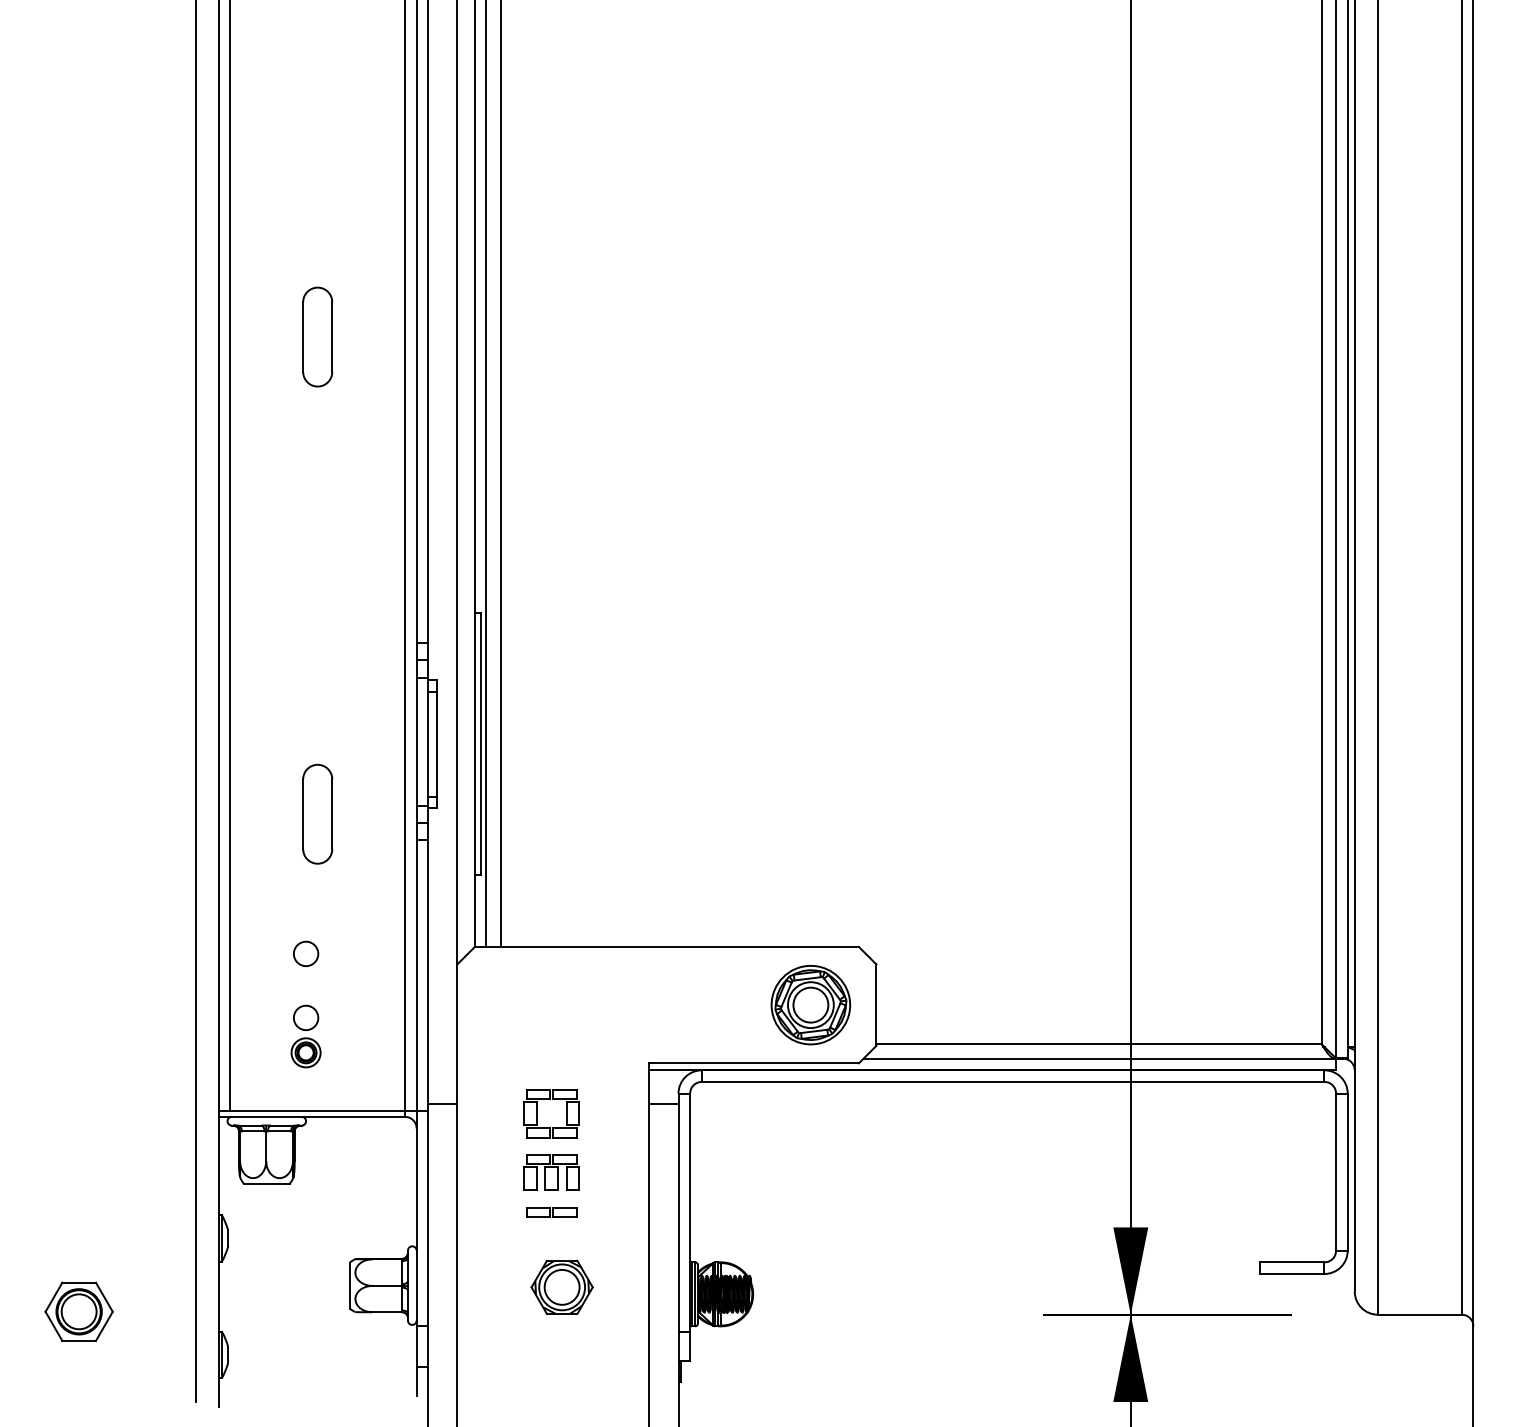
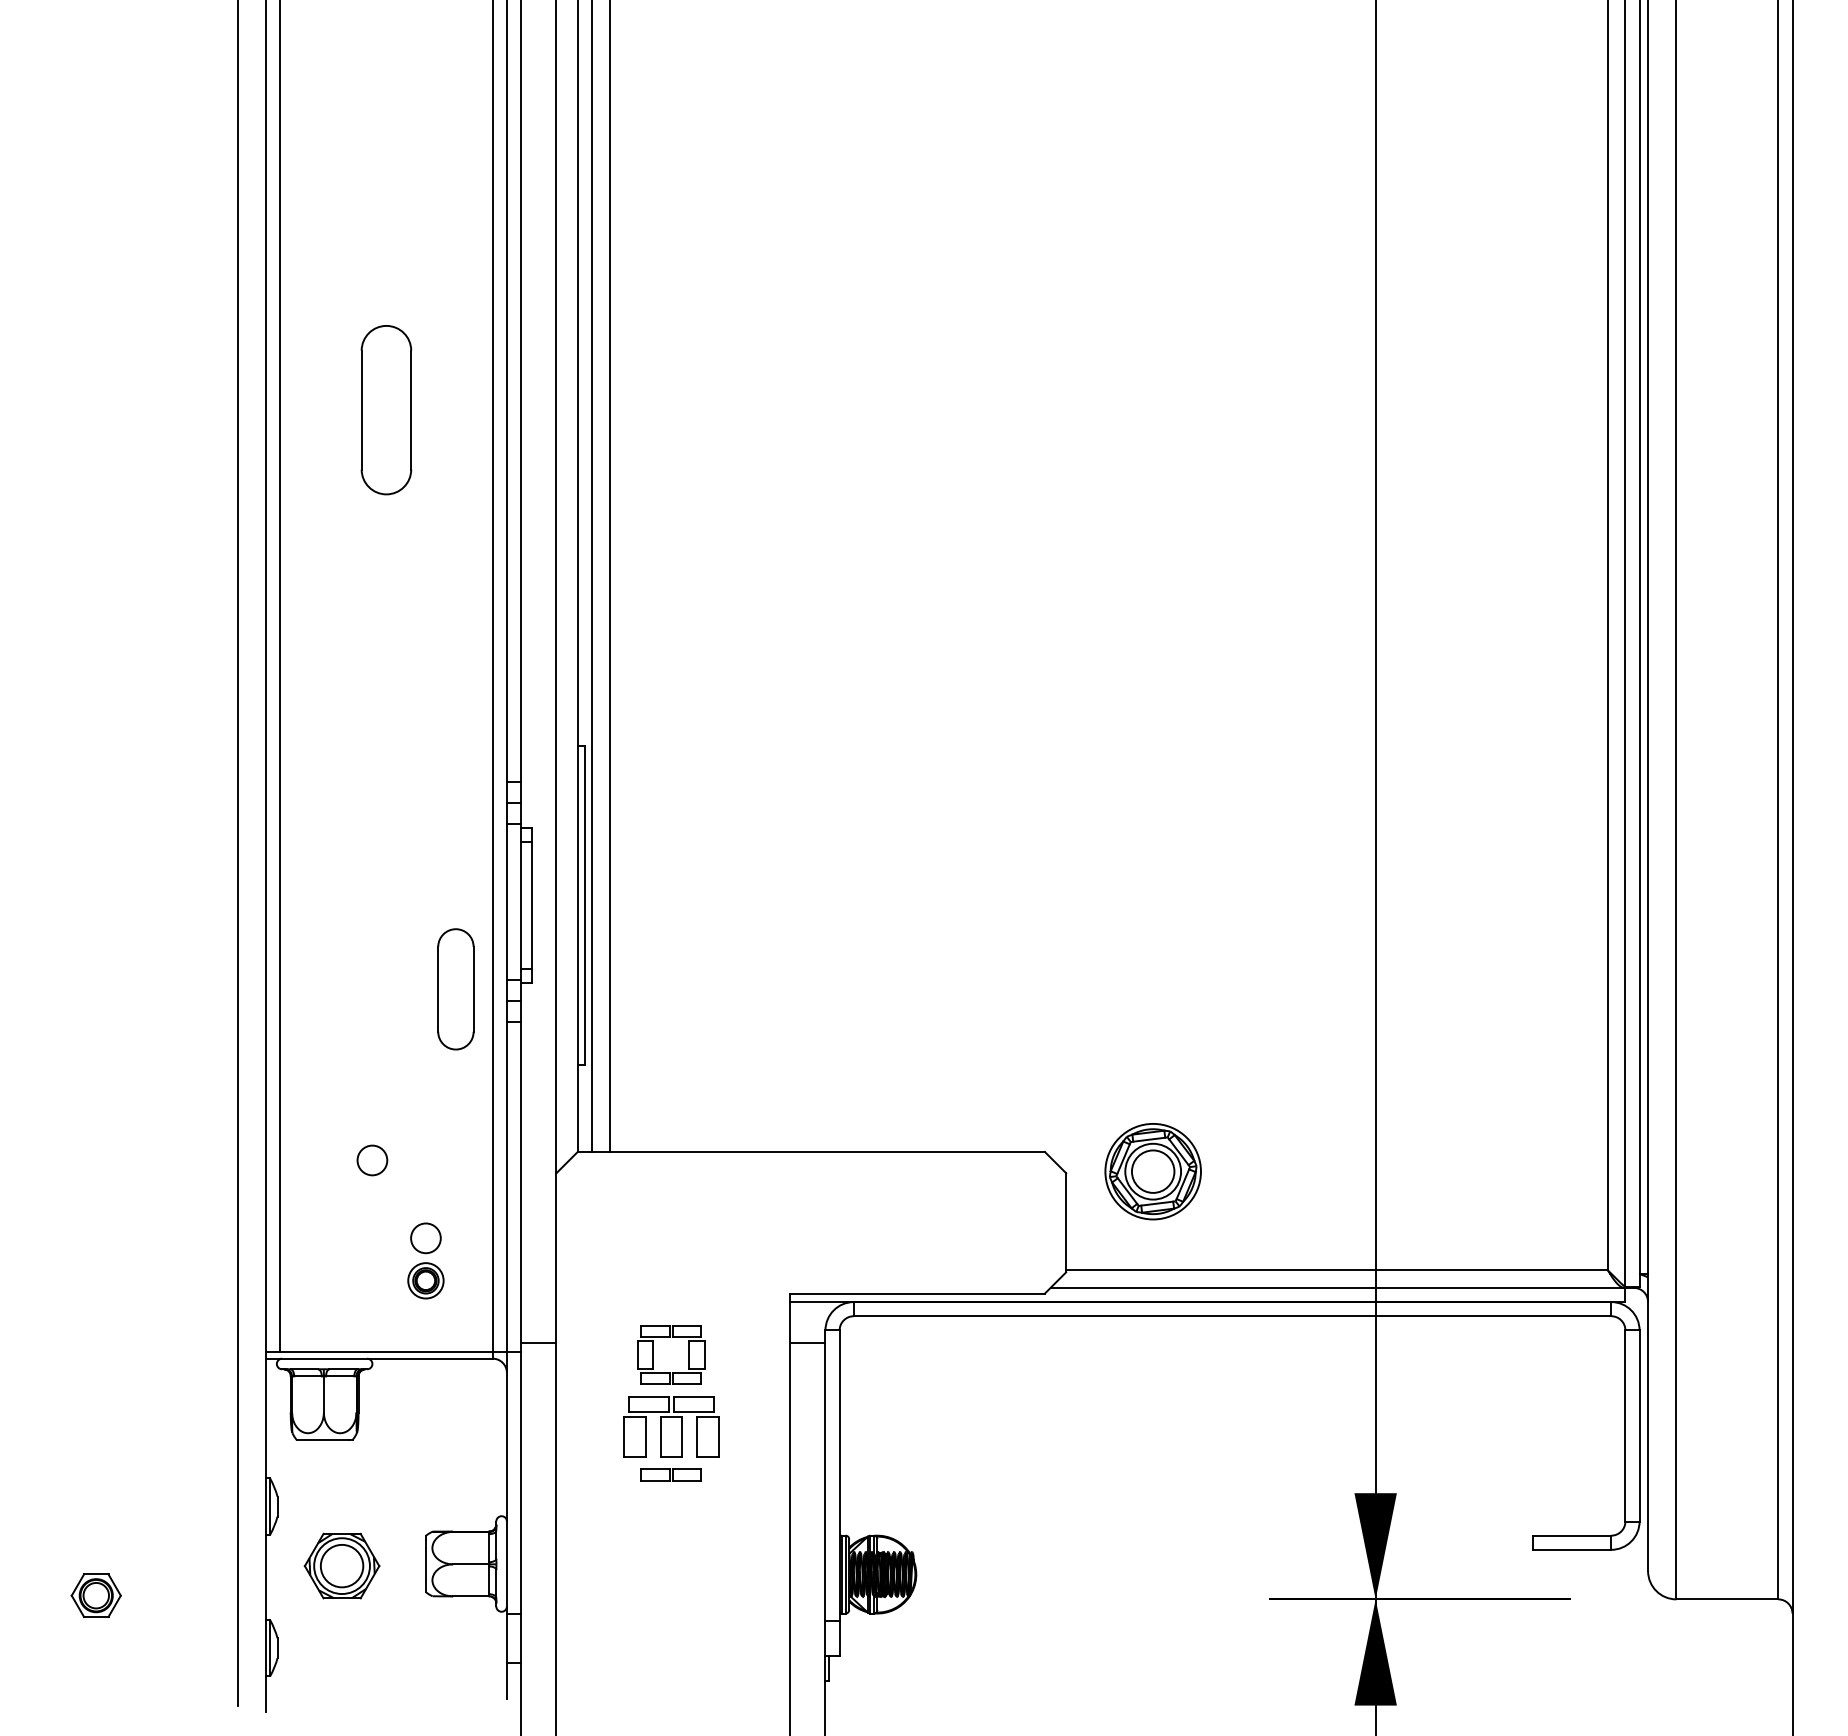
part: (317, 336) -> (386, 409), size x1.4
part: (317, 813) -> (455, 988), moved
part: (810, 1005) -> (1152, 1172), moved
part: (305, 1036) -> (425, 1260), moved
part: (551, 1172) -> (670, 1426), size x1.4
part: (561, 1286) -> (341, 1565), moved
part: (78, 1311) -> (95, 1595), size x0.6

